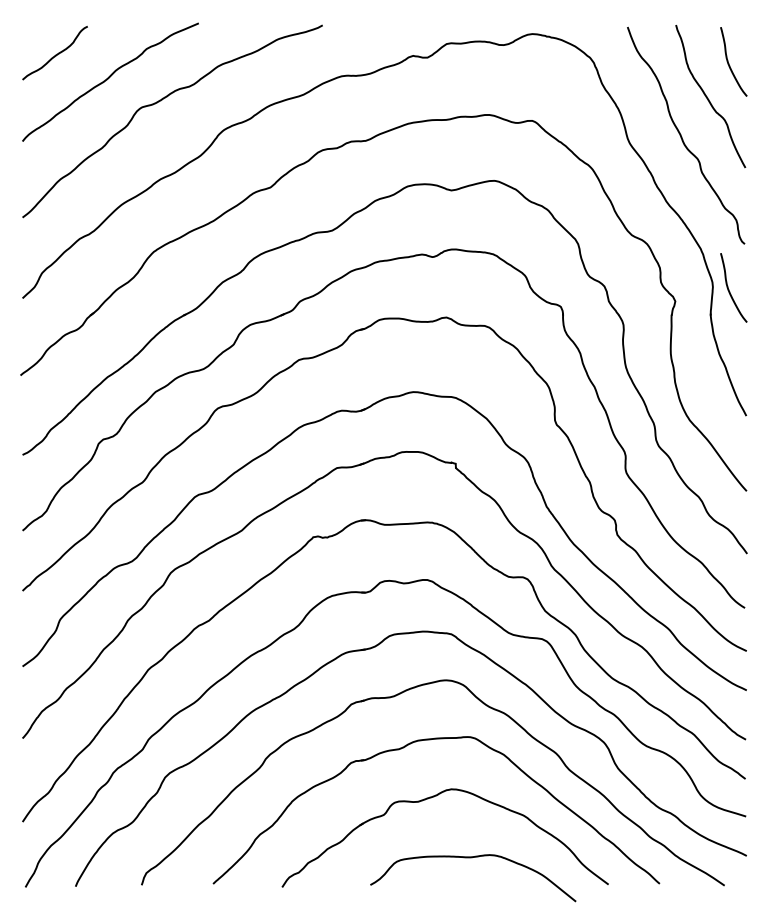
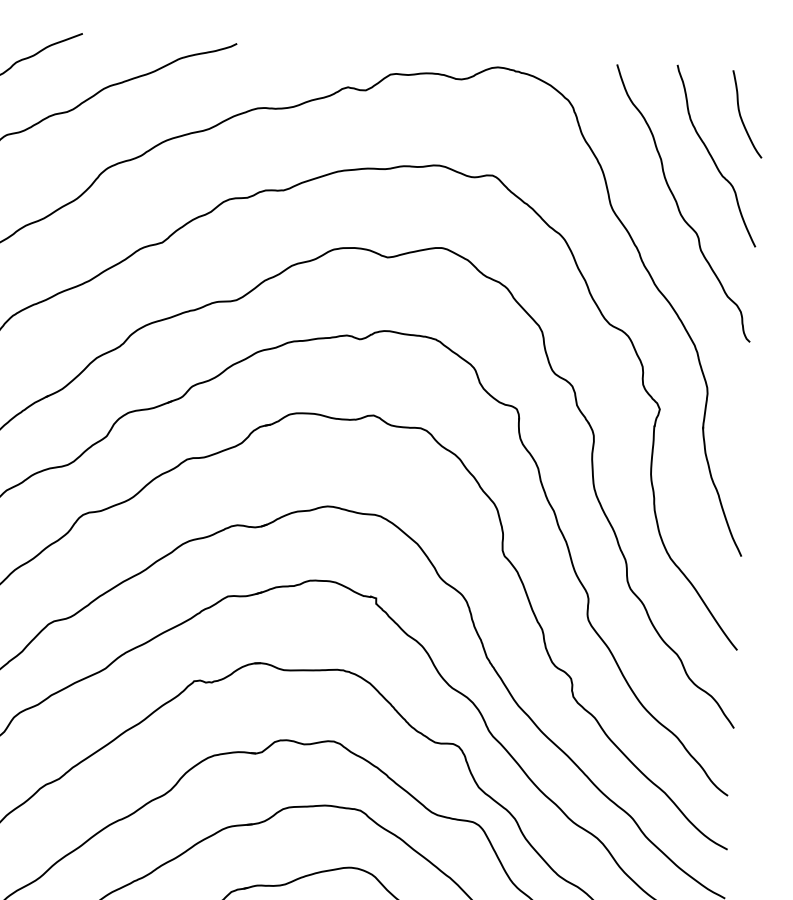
curve: (729, 289) -> (728, 397), removed

